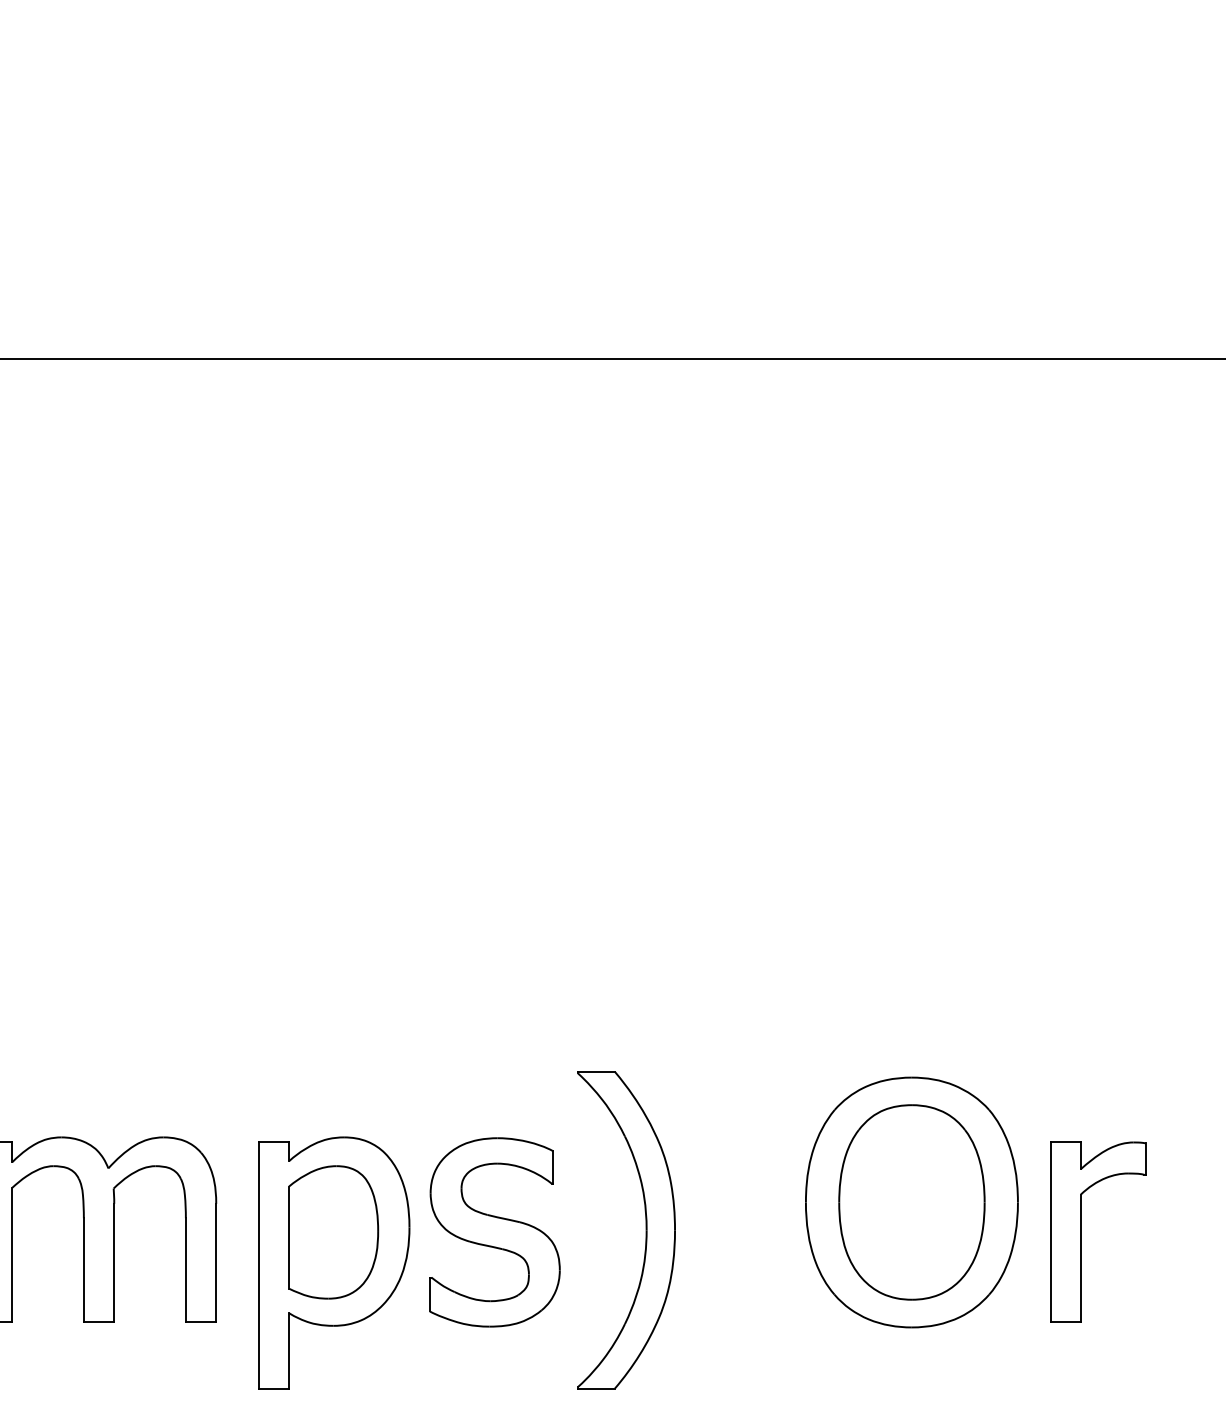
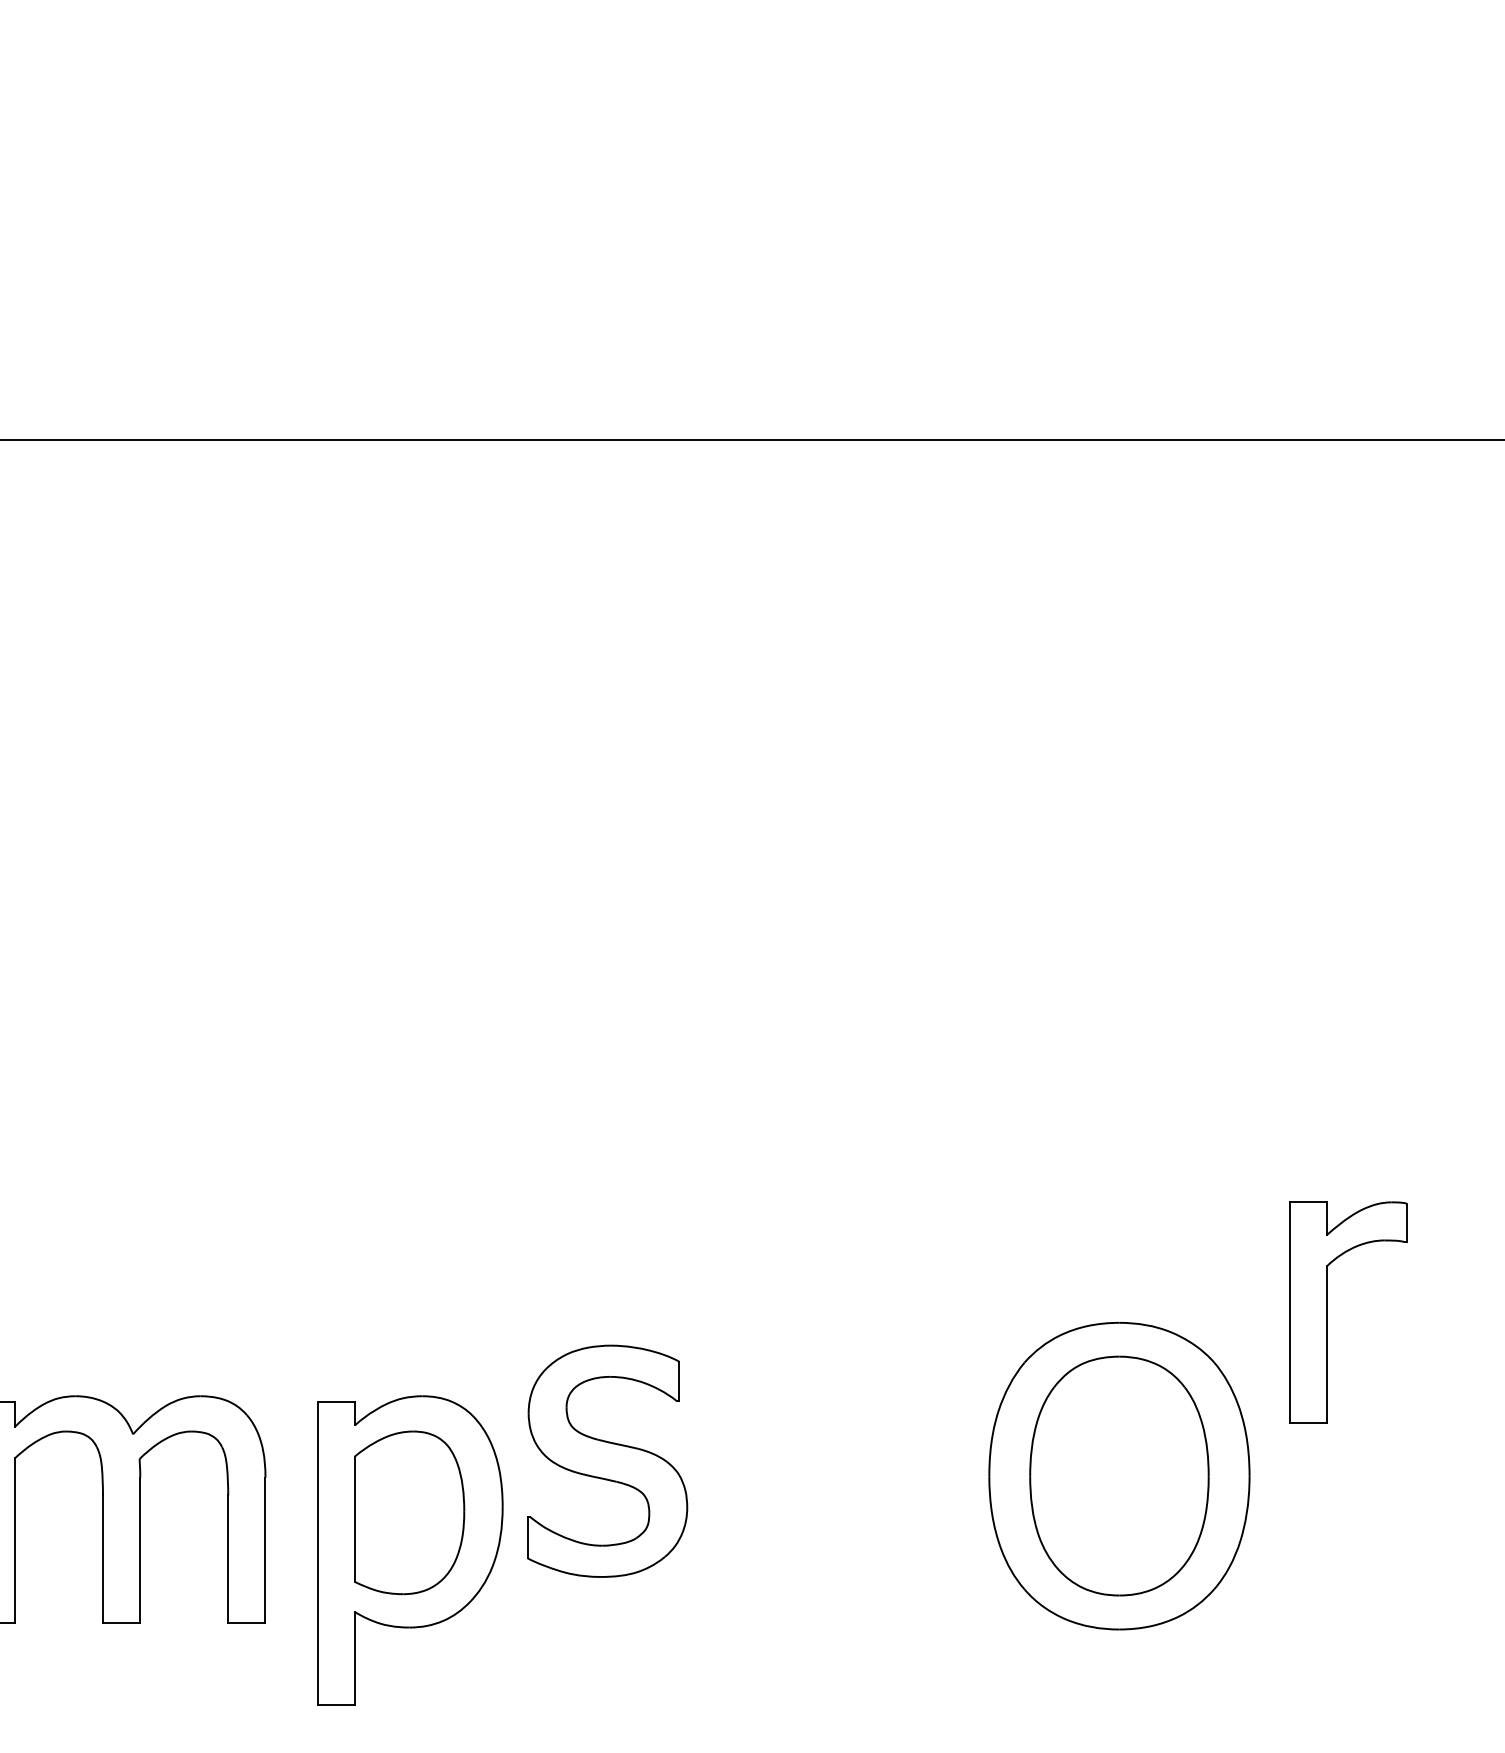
part: (645, 1230) -> (792, 1510), removed
part: (1081, 1231) -> (1327, 1311), moved
part: (494, 1232) -> (607, 1461), moved

